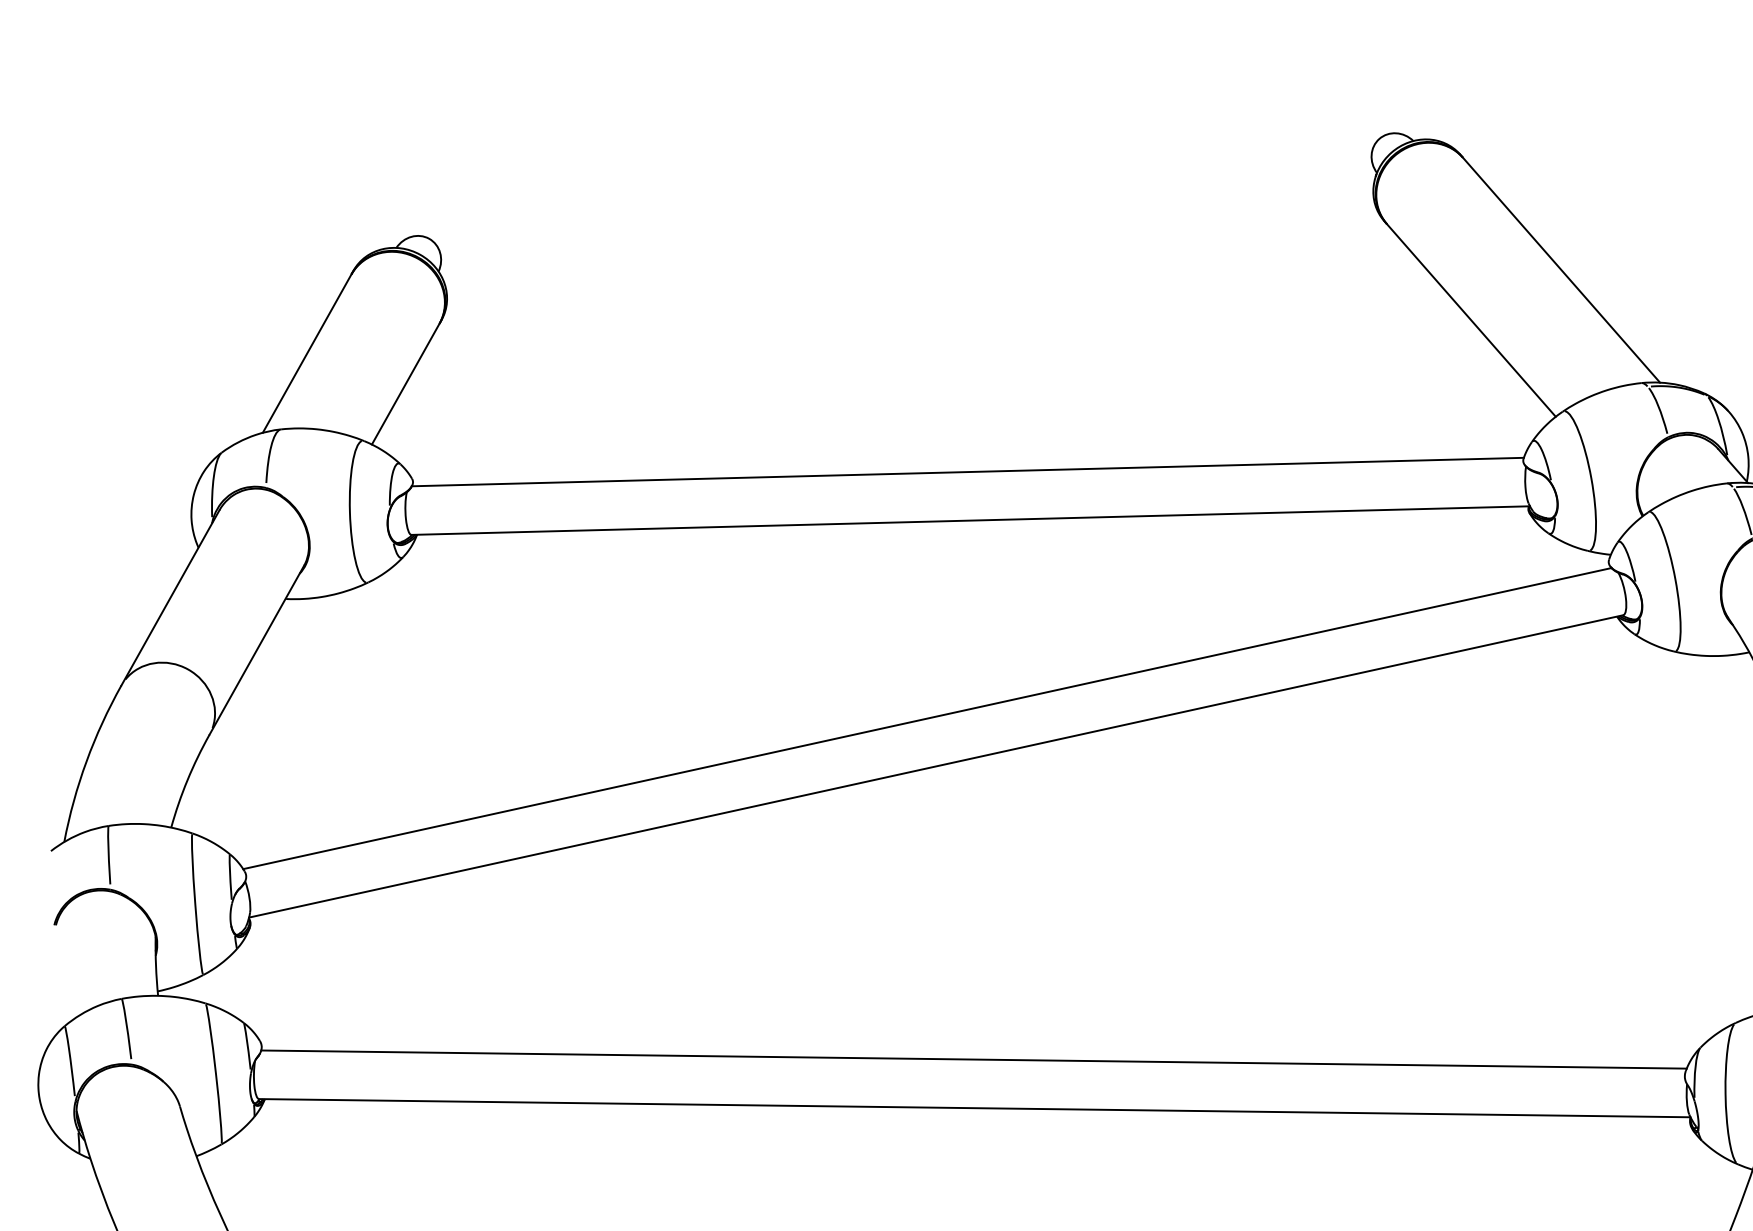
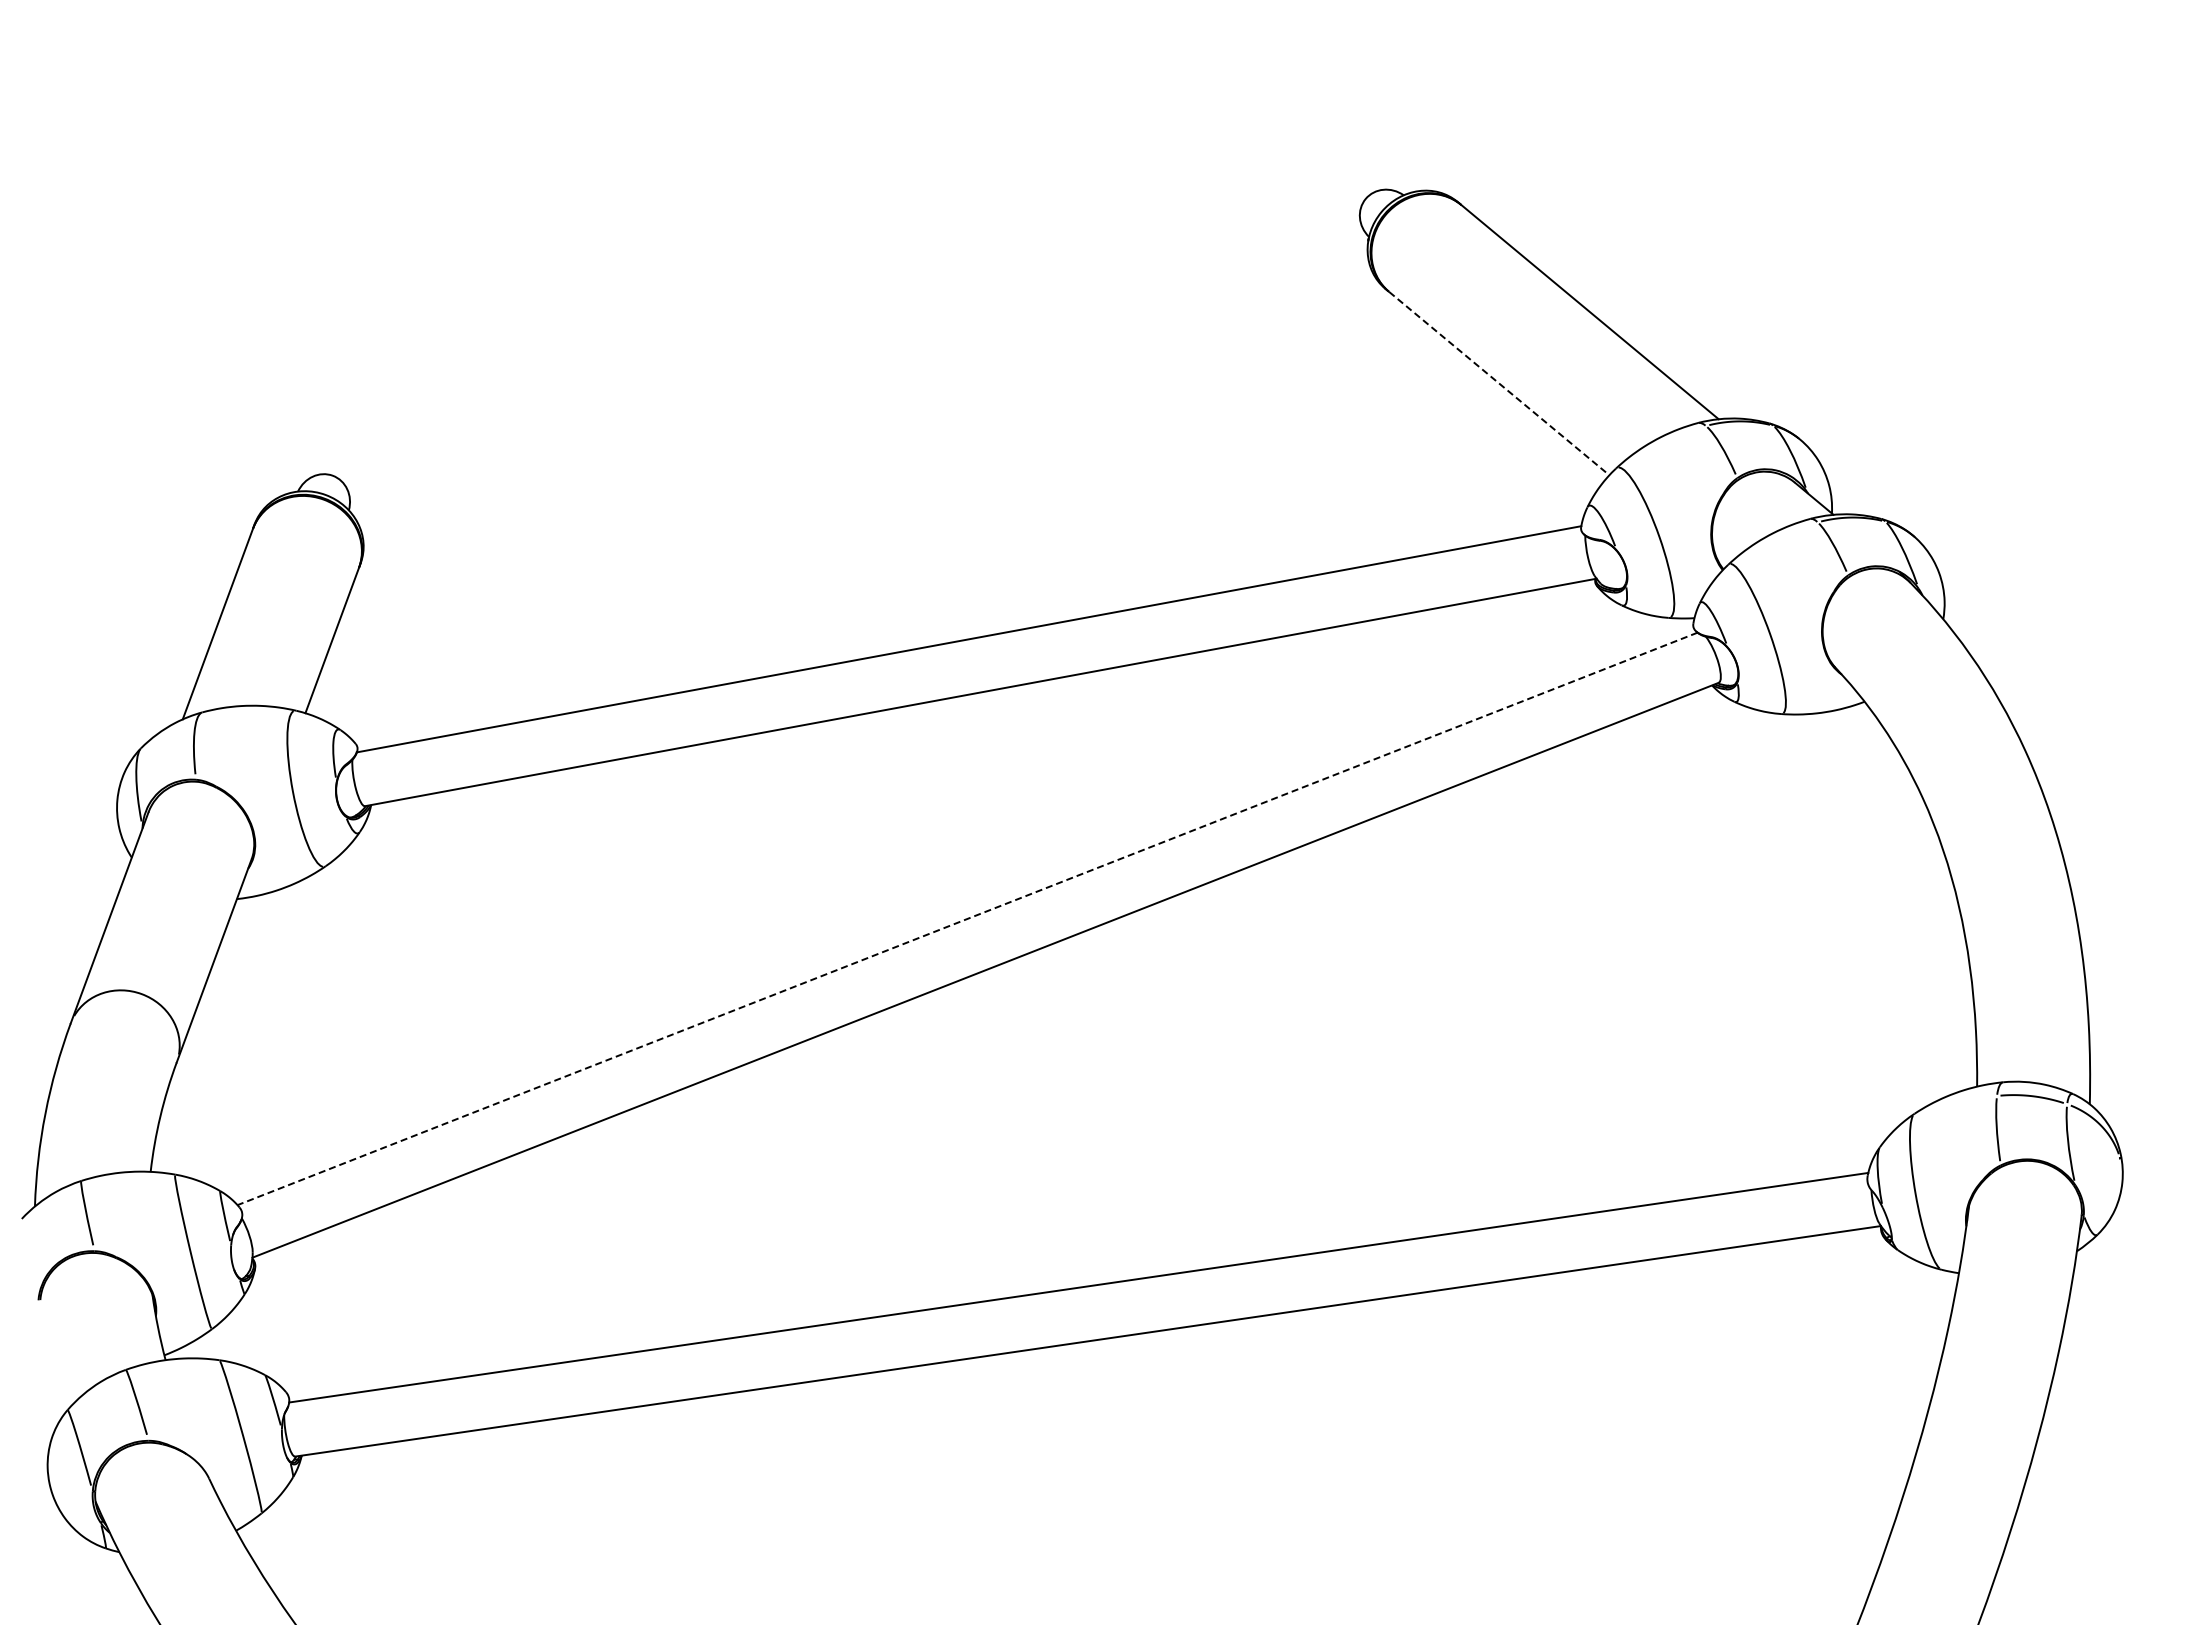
line: (1471, 320) -> (1499, 383), solid -> dashed
line: (927, 719) -> (967, 919), solid -> dashed

